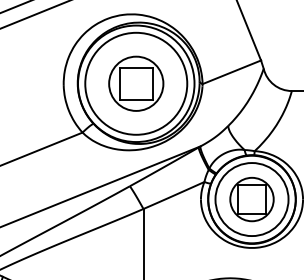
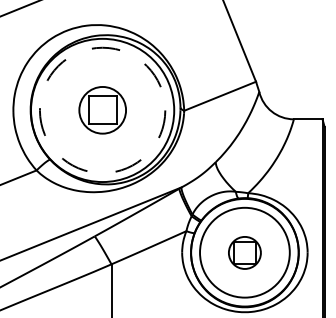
circle: (136, 83) -> (102, 110), solid -> dashed
part: (136, 83) -> (102, 110), size x0.7
part: (251, 199) -> (244, 252), size x0.6

